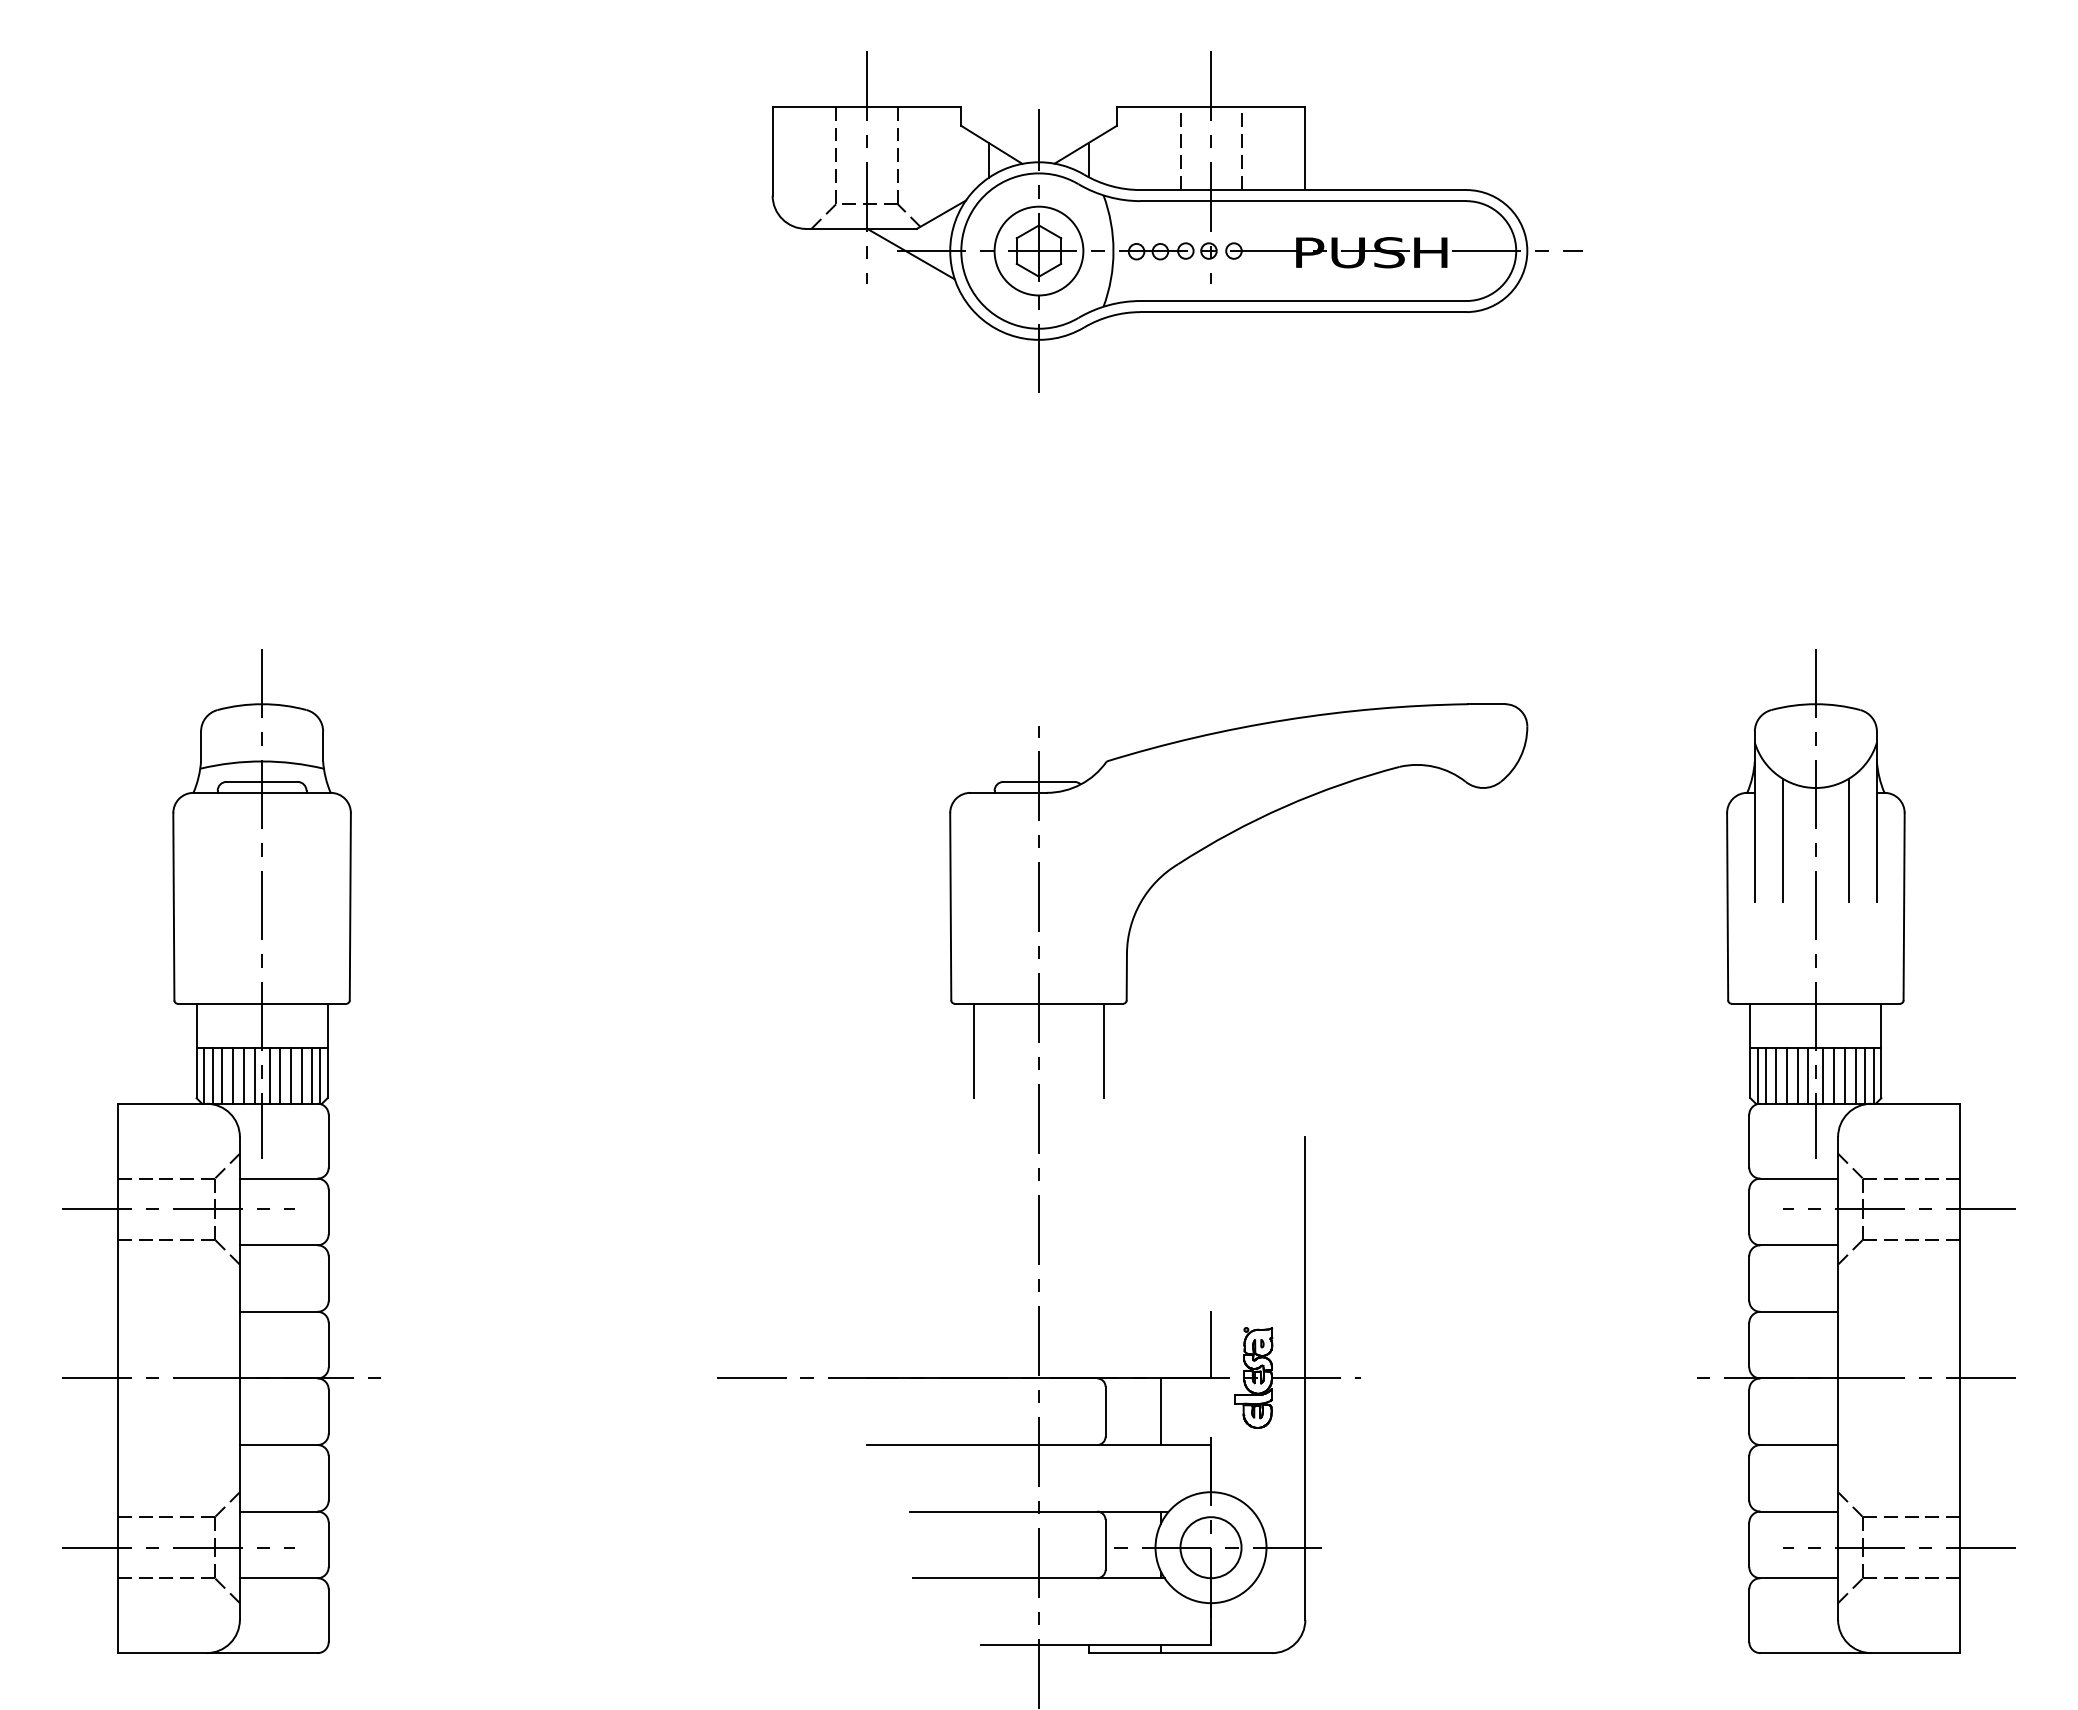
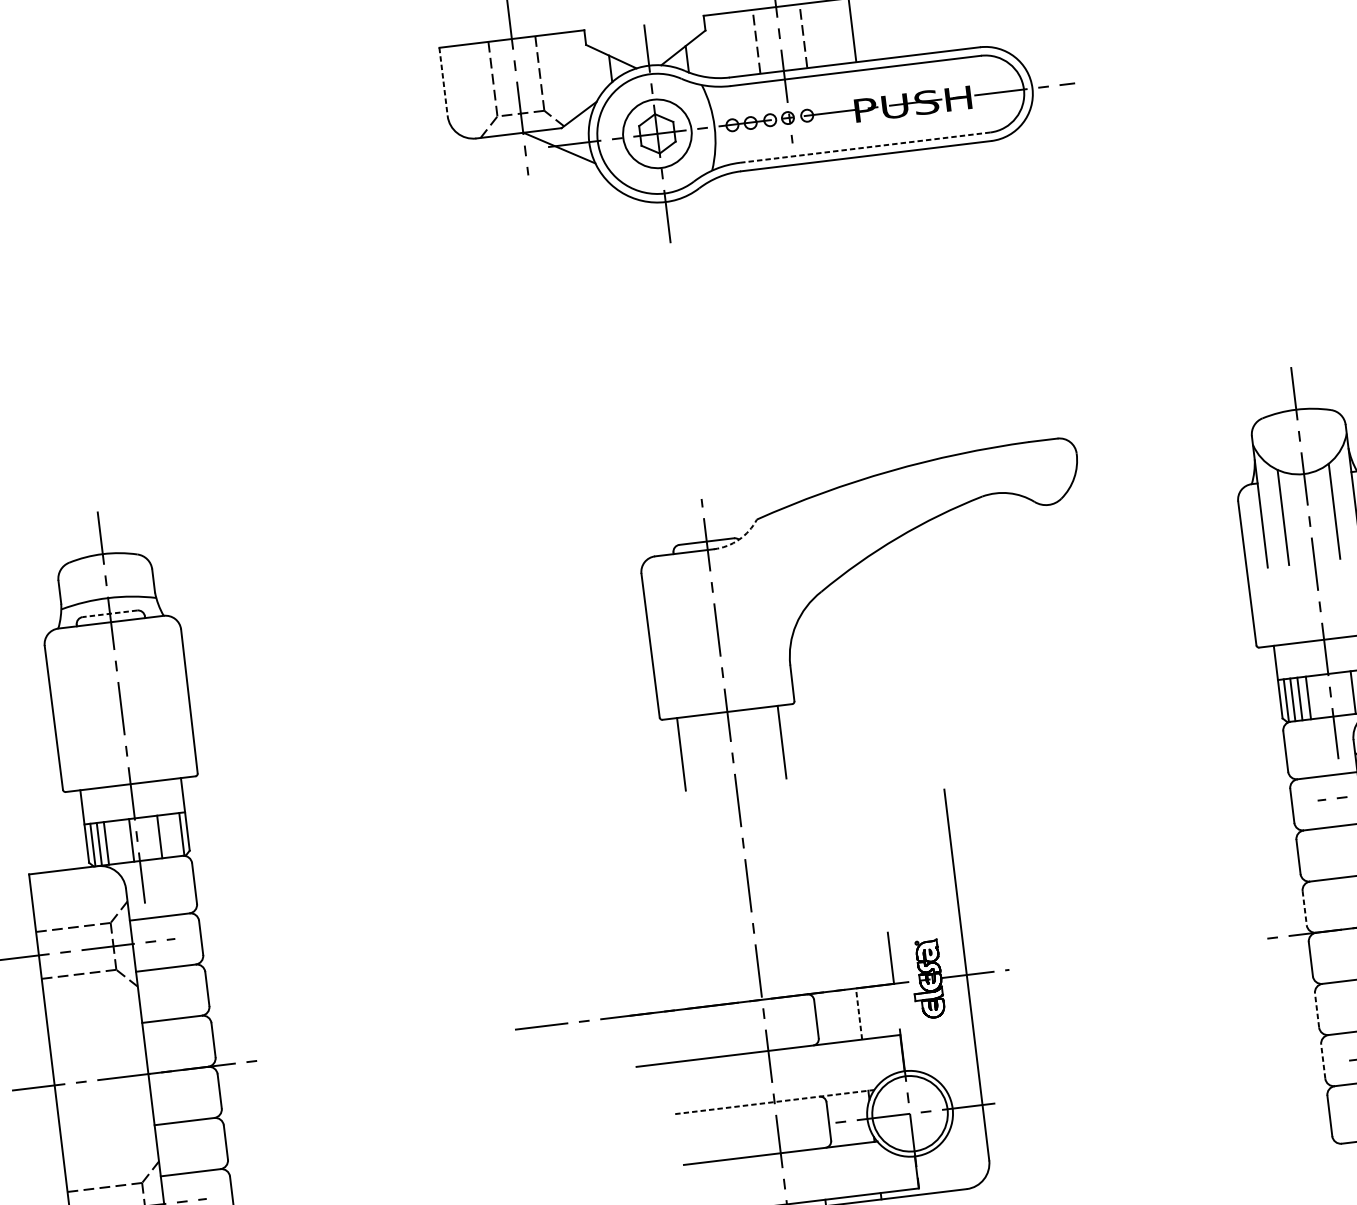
line: (772, 151) -> (443, 82), solid -> dashed
line: (1303, 301) -> (865, 148), solid -> dashed
line: (262, 781) -> (110, 613), solid -> dashed
arc: (1080, 784) -> (738, 539), solid -> dashed
line: (232, 1075) -> (114, 842), removed
line: (244, 1075) -> (123, 840), removed
line: (269, 1075) -> (143, 838), removed
line: (280, 1075) -> (151, 837), removed
line: (302, 1075) -> (168, 835), removed
line: (311, 1075) -> (175, 834), removed
line: (1797, 1075) -> (1316, 696), removed
line: (1808, 1075) -> (1325, 695), removed
line: (1823, 1075) -> (1336, 694), removed
line: (1833, 1075) -> (1344, 693), removed
line: (1749, 1345) -> (1304, 908), solid -> dashed
line: (1161, 1411) -> (859, 1013), solid -> dashed
line: (1749, 1477) -> (1317, 1009), solid -> dashed
line: (1039, 1511) -> (774, 1101), solid -> dashed
line: (1749, 1544) -> (1323, 1061), solid -> dashed
circle: (1210, 1547) -> (909, 1113), size x1.6

